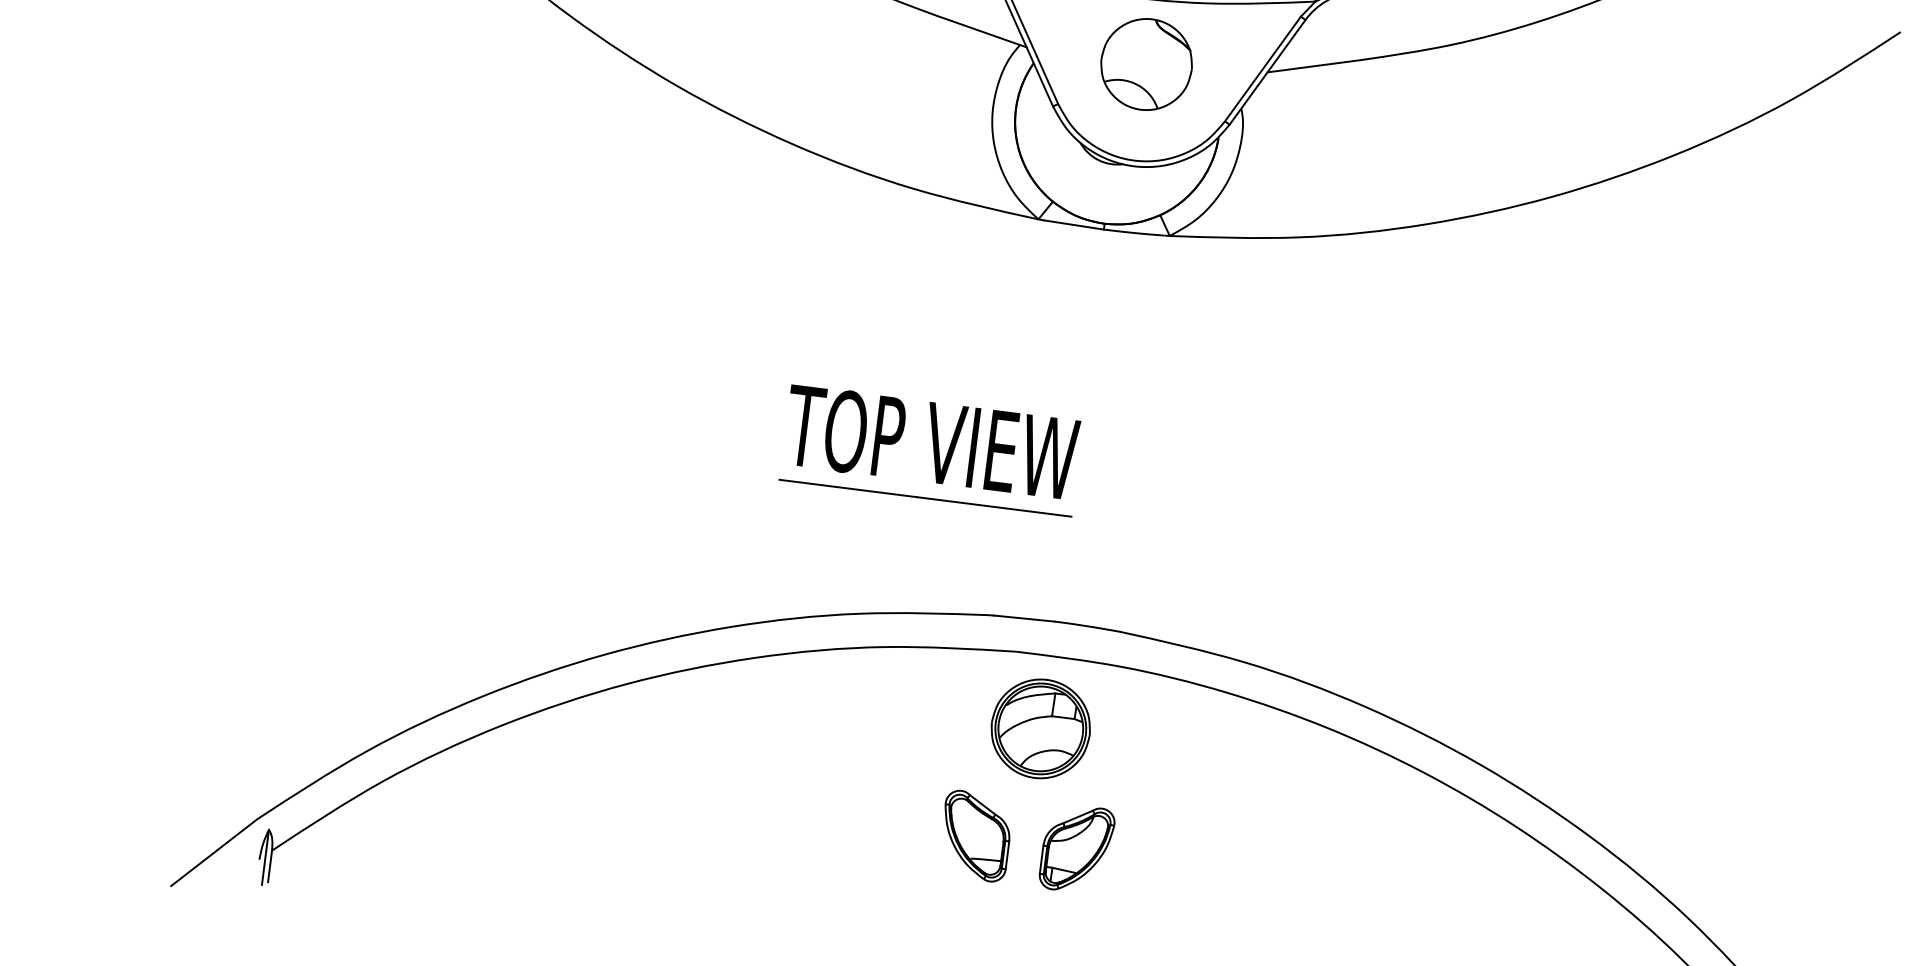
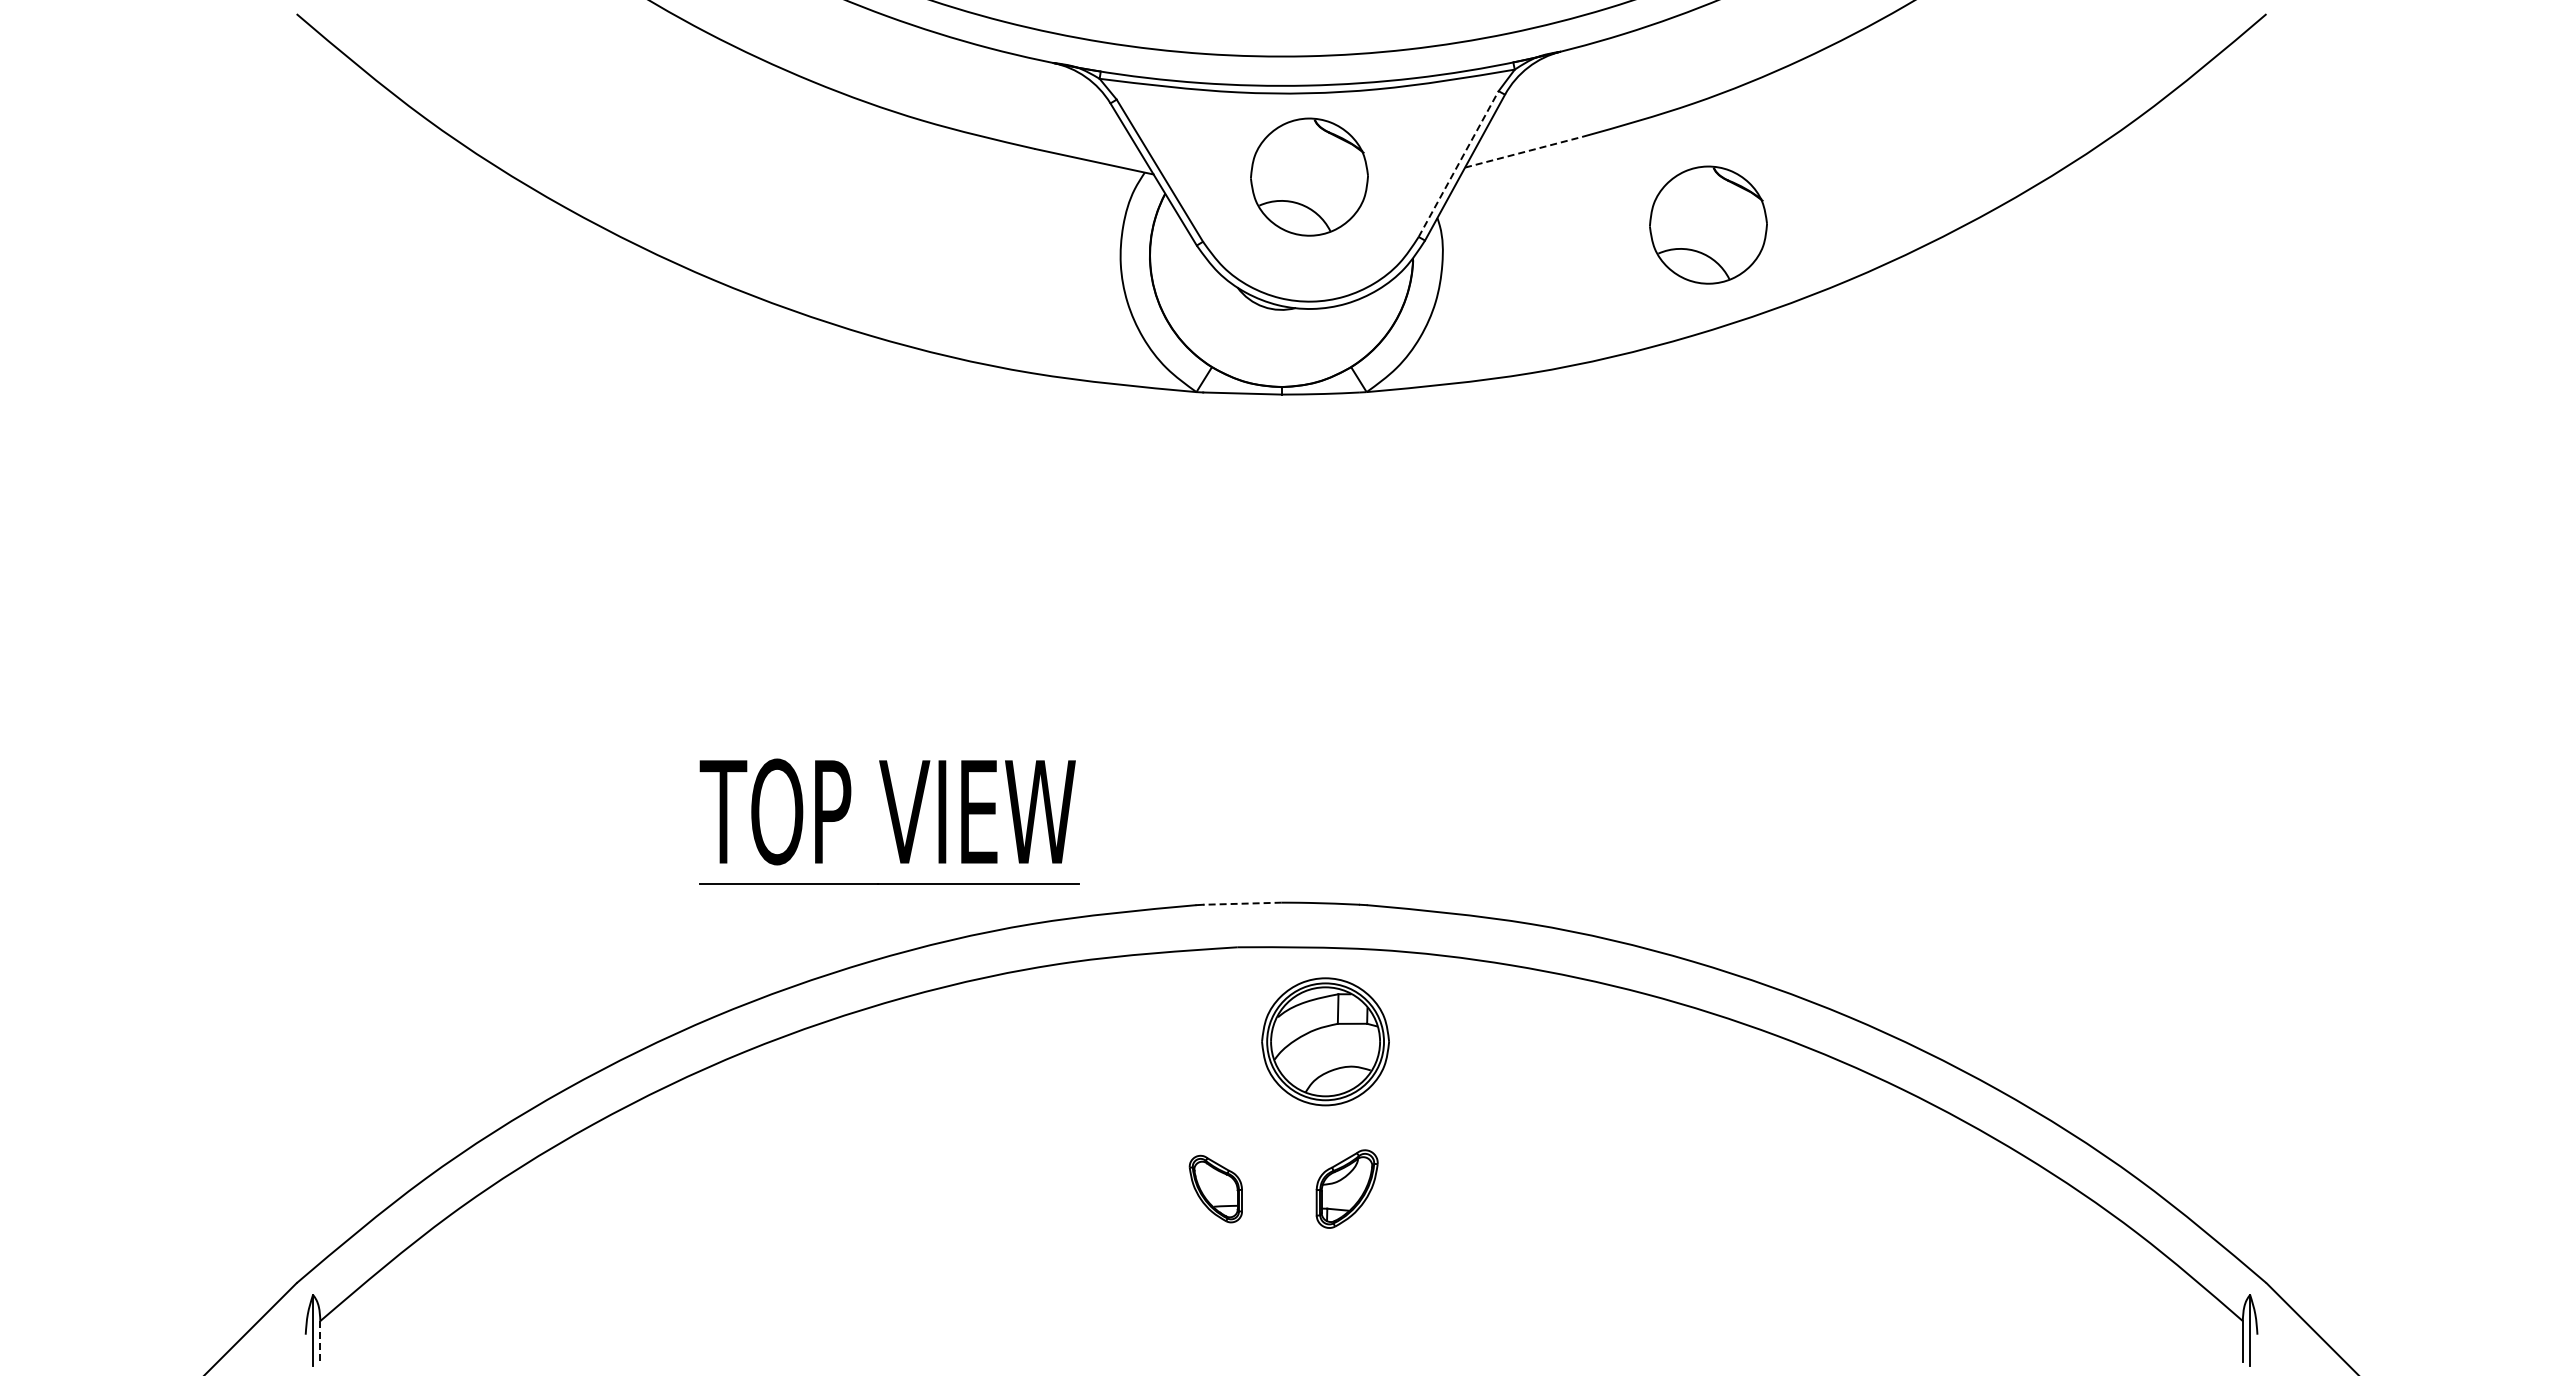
line: (1314, 66) -> (1524, 152), solid -> dashed
line: (1262, 68) -> (1458, 163), solid -> dashed
part: (1449, 139) -> (1708, 224), added
part: (931, 449) -> (889, 821), moved
line: (1023, 618) -> (1241, 903), solid -> dashed
part: (1040, 728) -> (1325, 1041), moved
part: (975, 835) -> (1215, 1188), size x0.6
part: (1076, 848) -> (1346, 1188), size x0.7
line: (270, 866) -> (320, 1341), solid -> dashed

